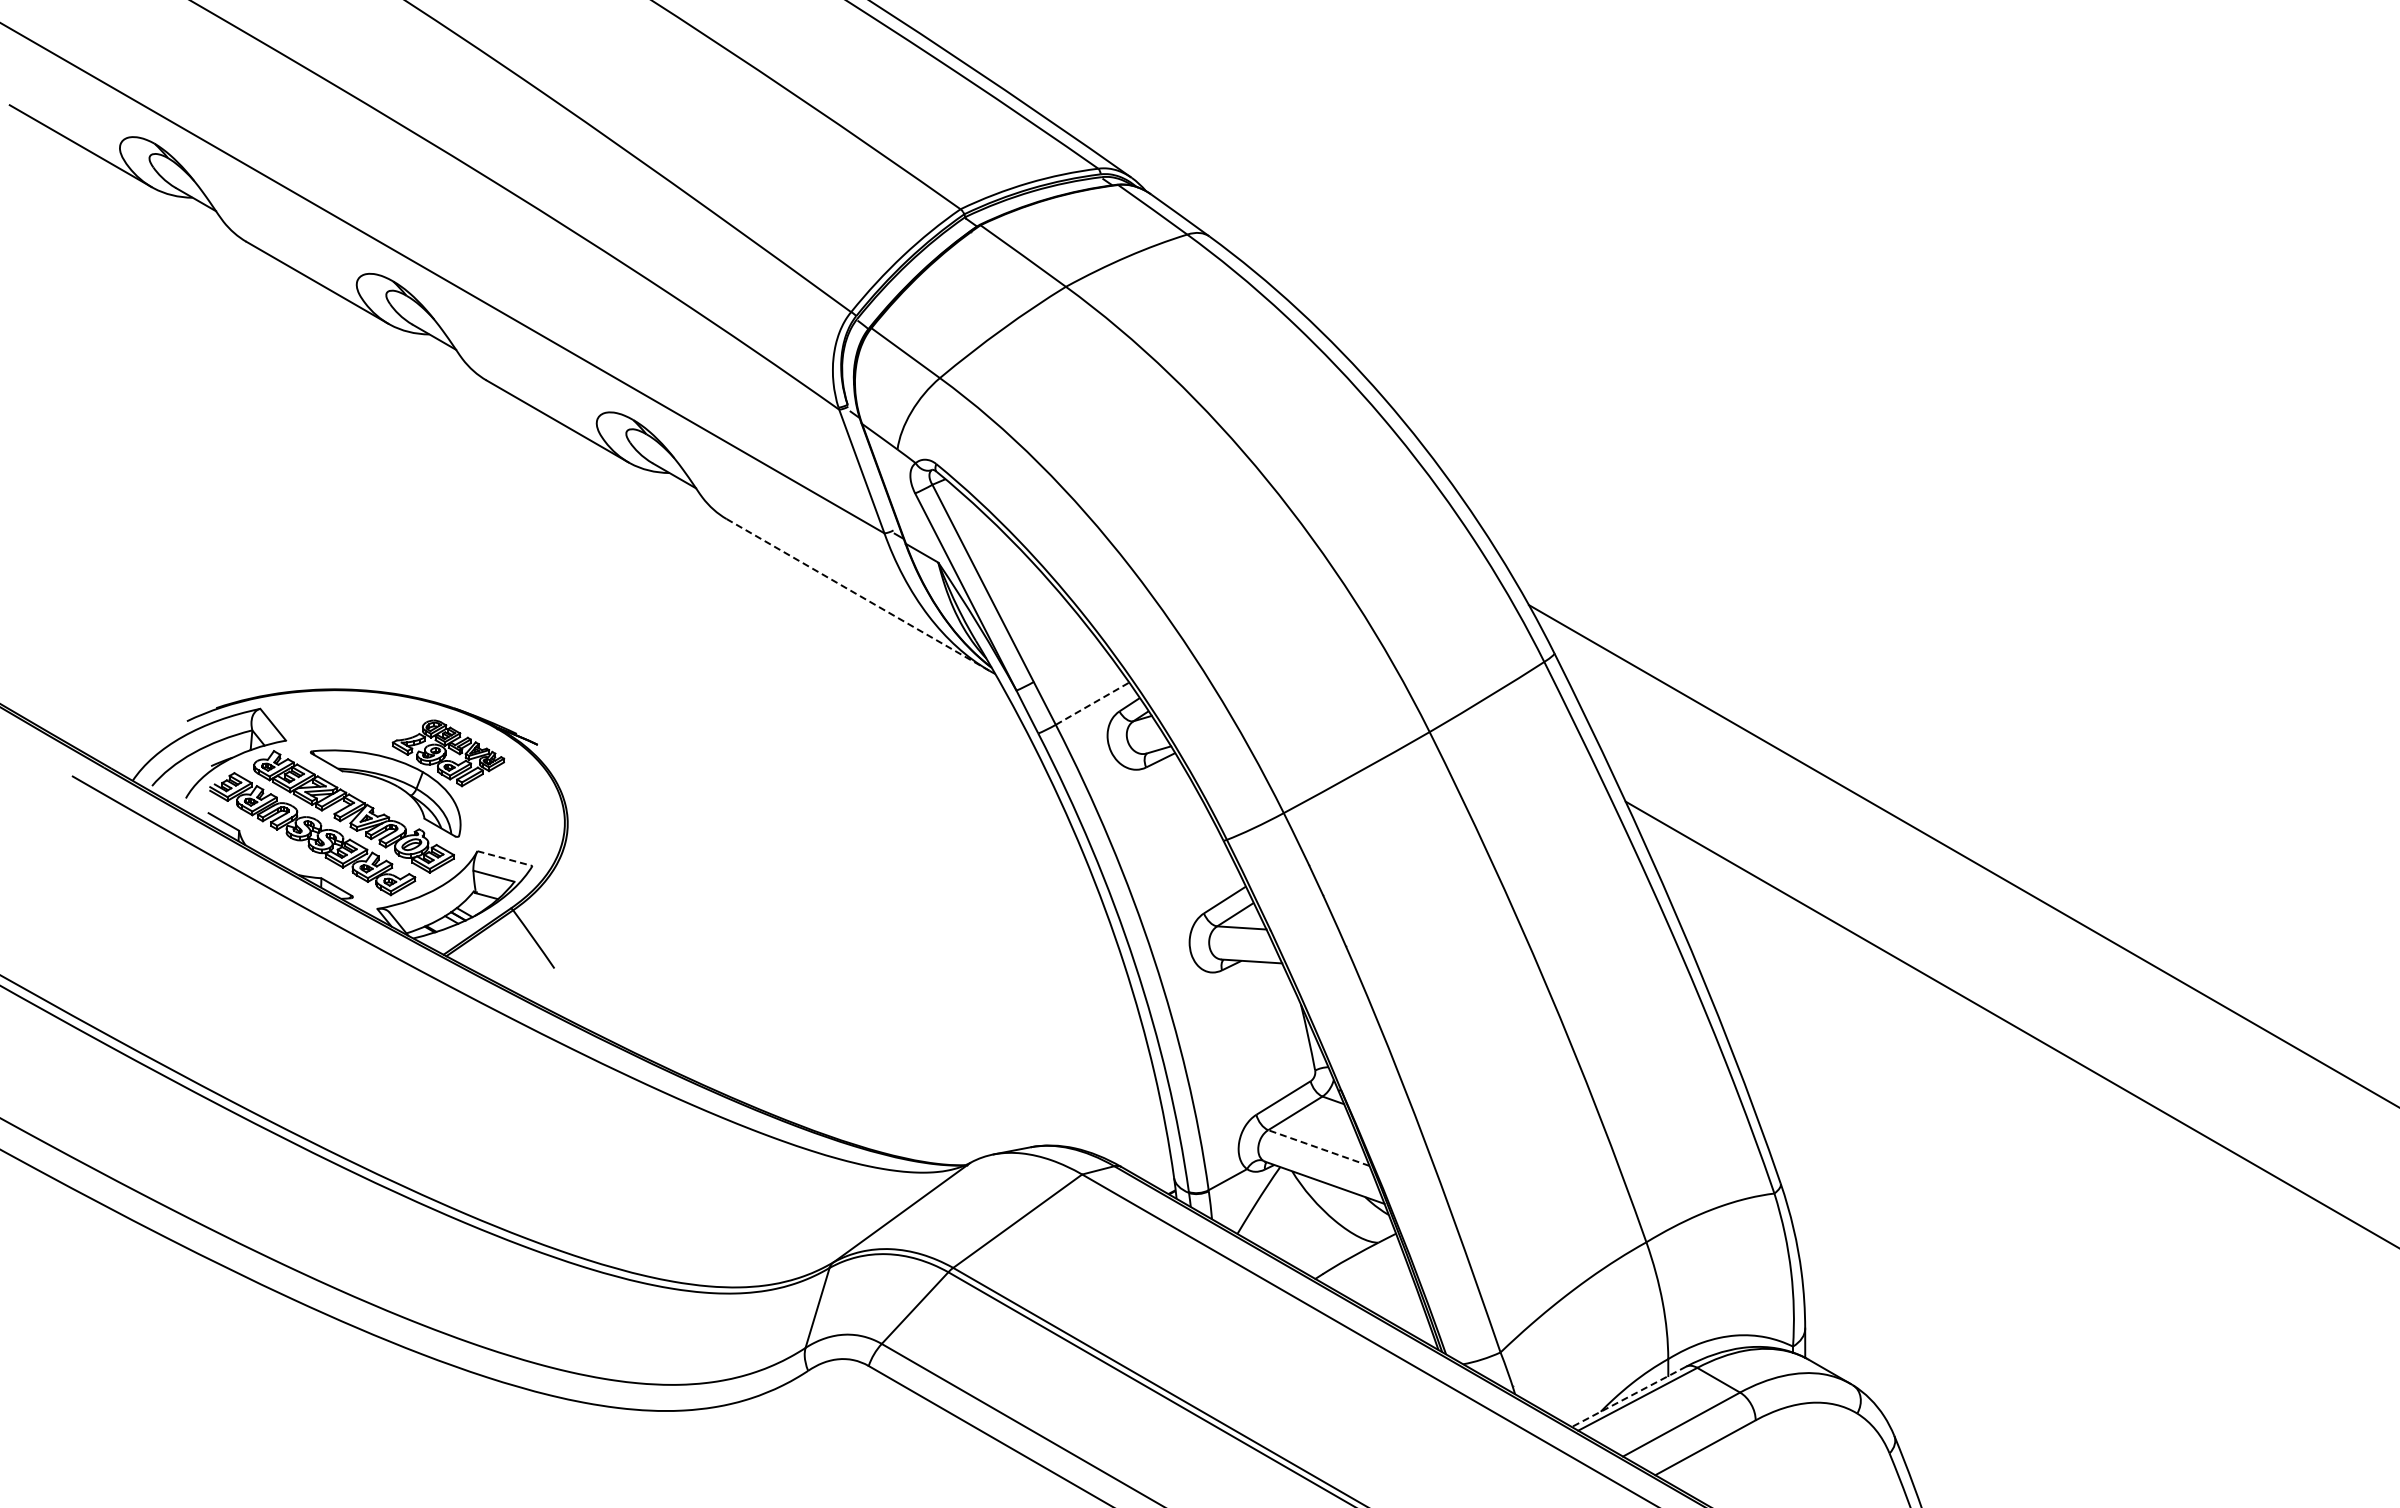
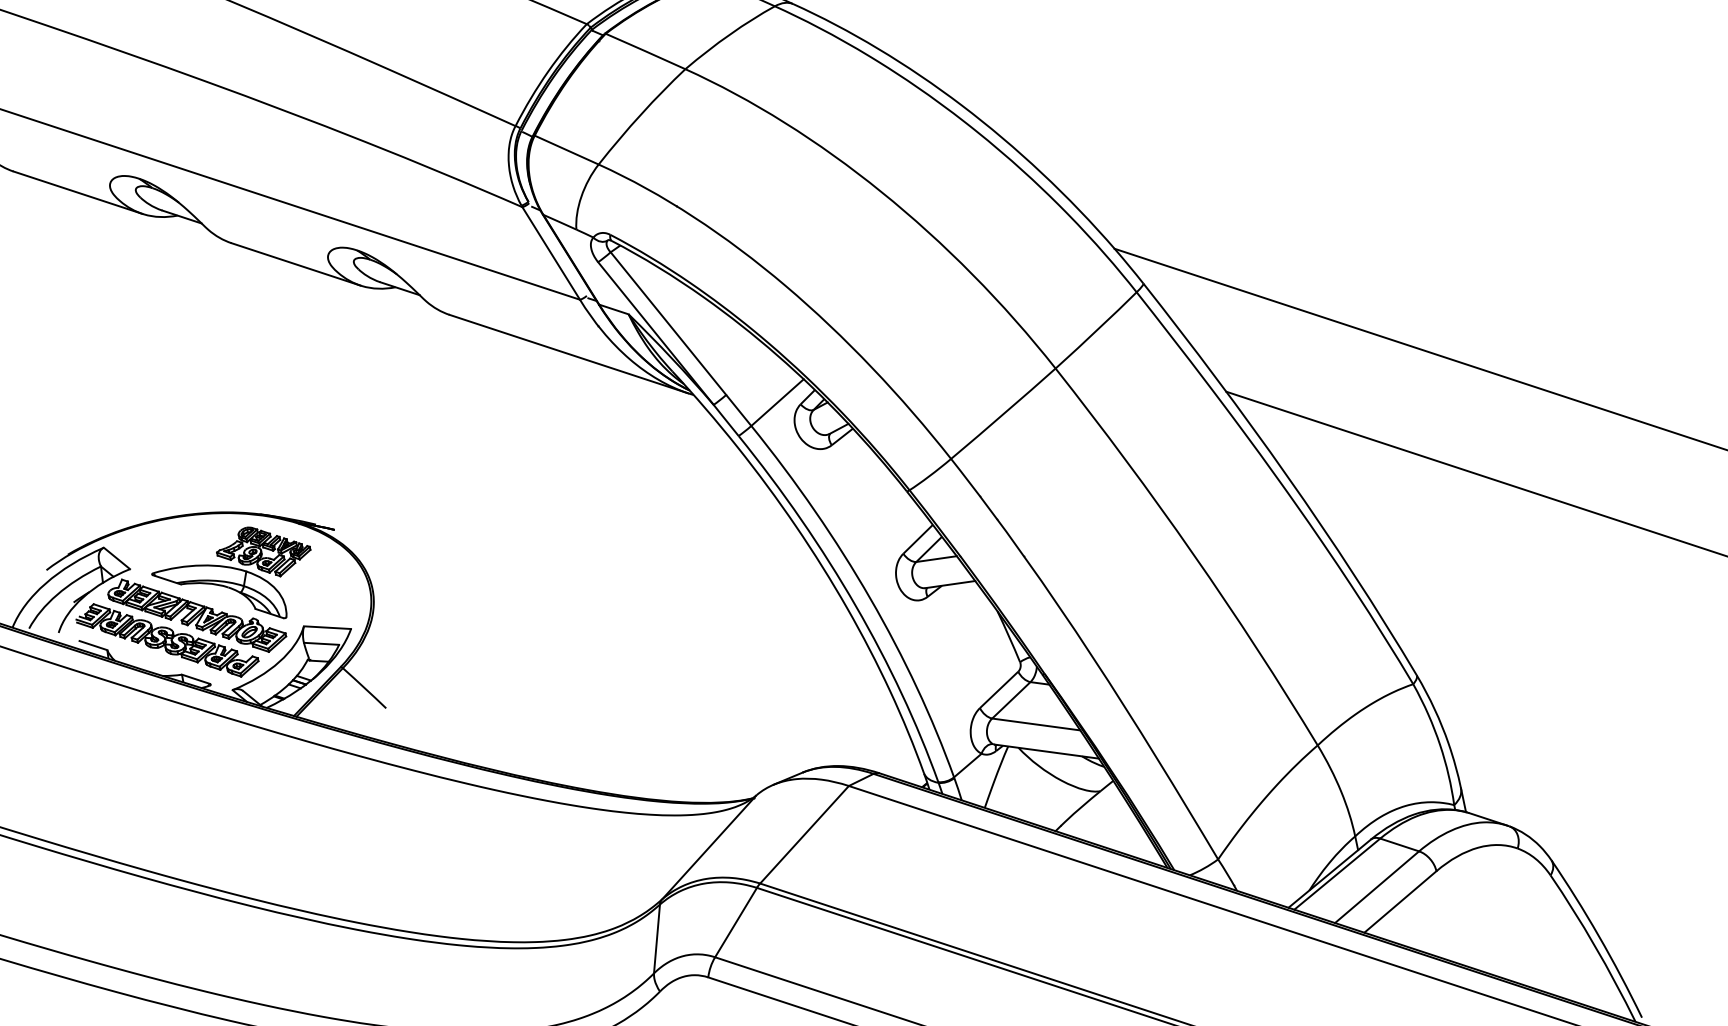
line: (857, 594) -> (568, 353), dashed -> solid
line: (1093, 703) -> (778, 402), dashed -> solid
line: (505, 858) -> (327, 627), dashed -> solid
line: (1318, 1148) -> (1036, 724), dashed -> solid
line: (1629, 1396) -> (1330, 873), dashed -> solid

